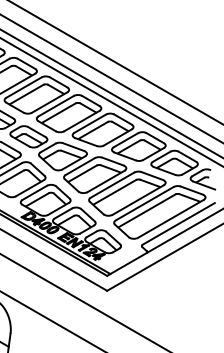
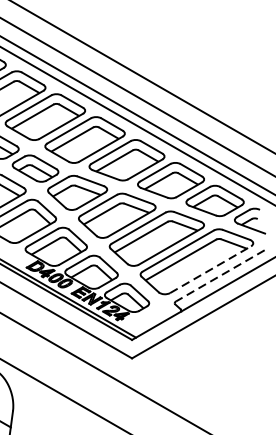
line: (170, 218) -> (210, 269), solid -> dashed
line: (178, 223) -> (219, 275), solid -> dashed

